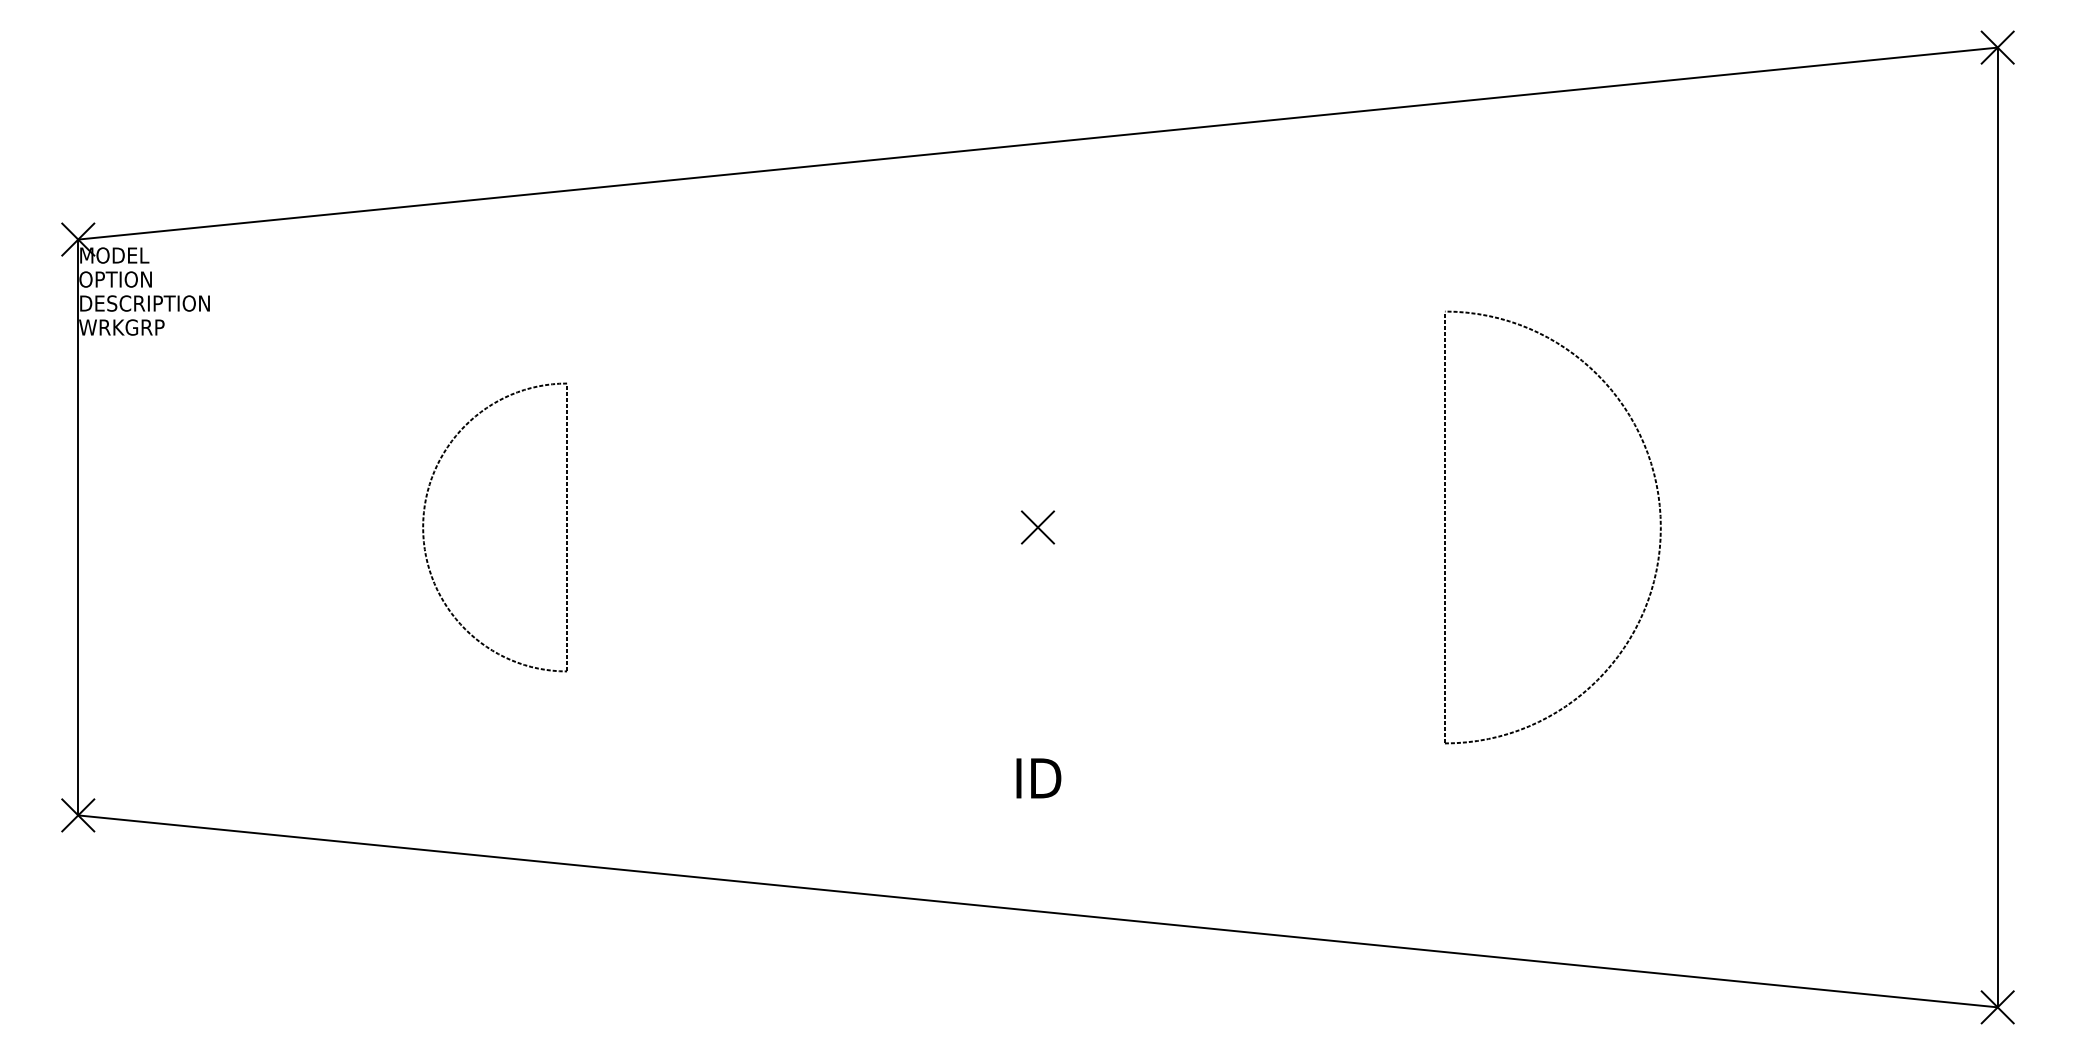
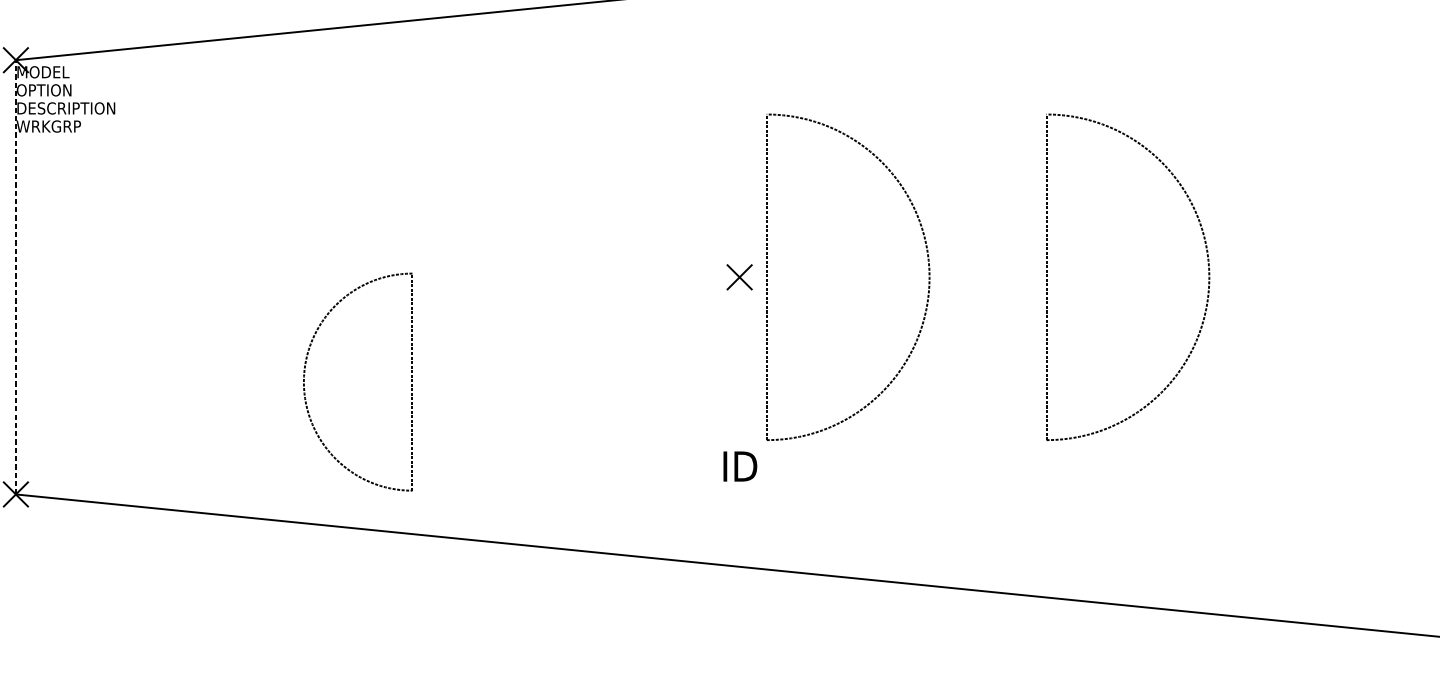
part: (424, 526) -> (304, 381), moved
part: (1074, 526) -> (767, 276), added
line: (78, 527) -> (16, 277), solid -> dashed

